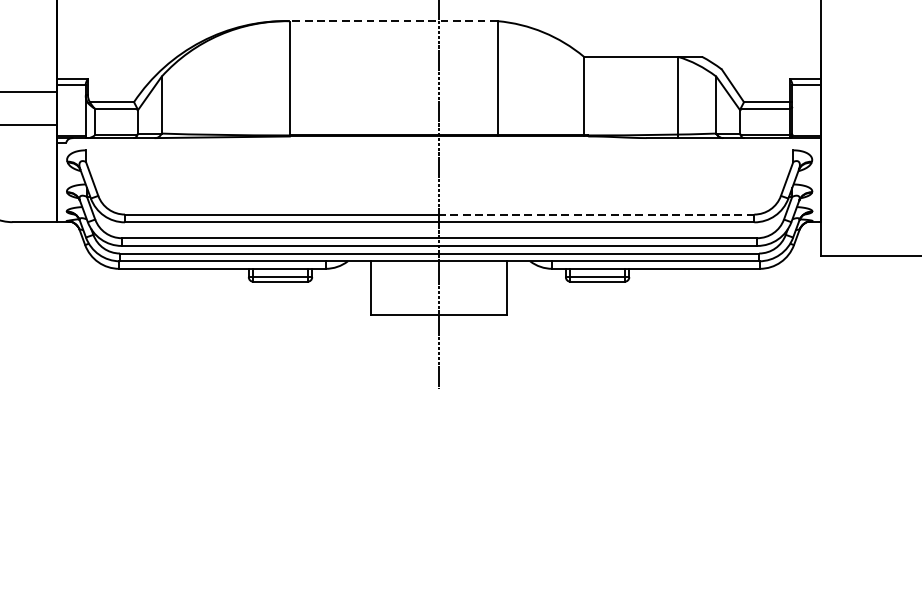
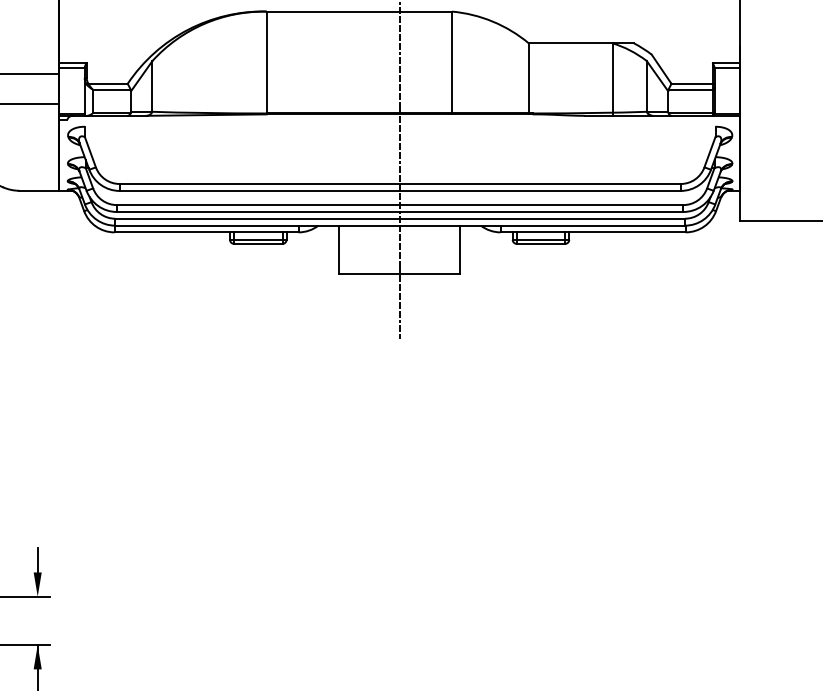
line: (394, 21) -> (359, 11), dashed -> solid
line: (597, 215) -> (540, 184), dashed -> solid

